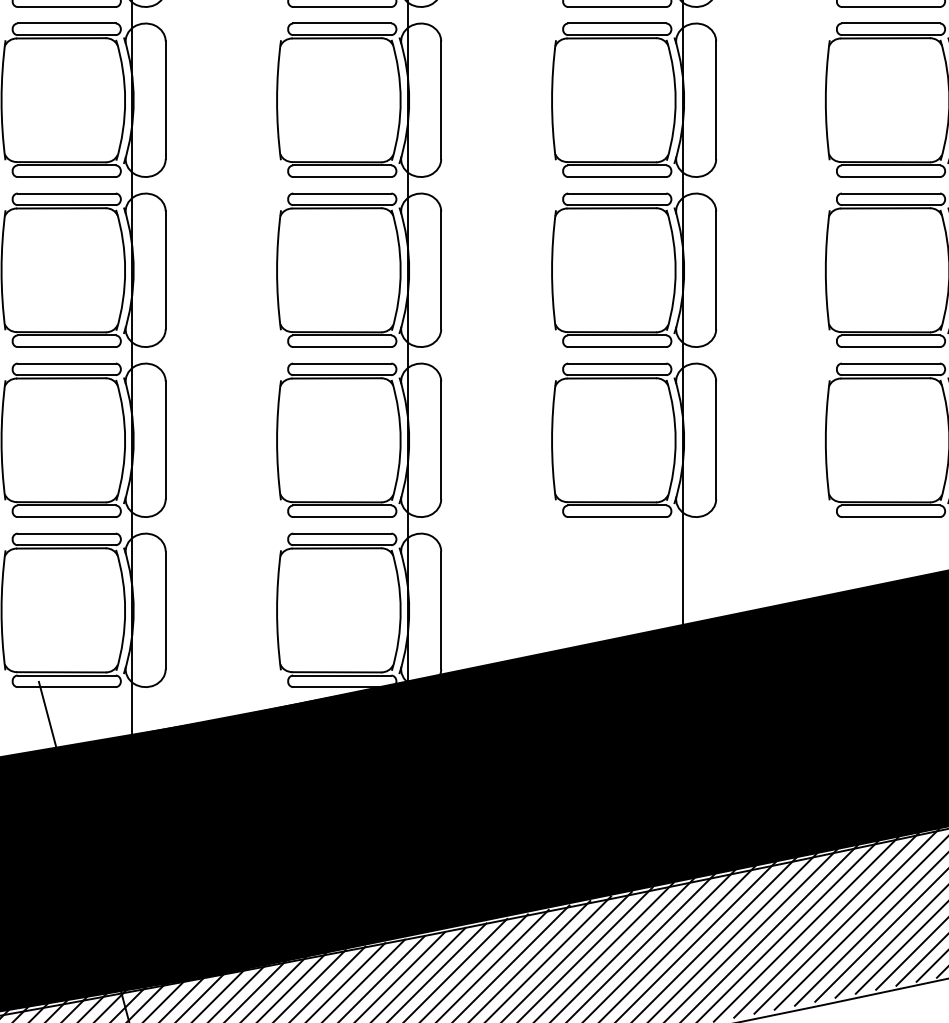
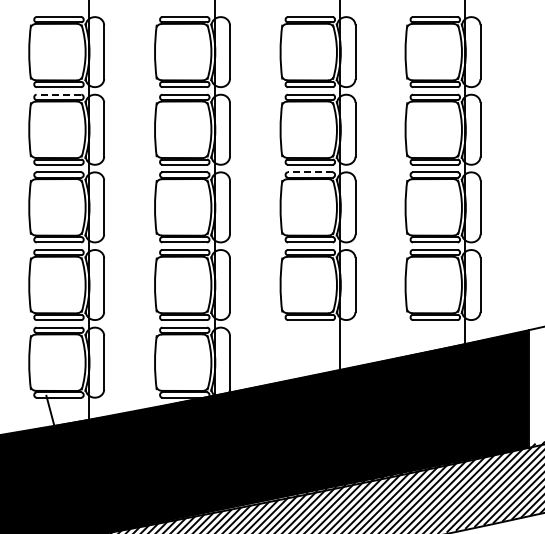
line: (65, 23) -> (58, 94), solid -> dashed
line: (615, 193) -> (309, 172), solid -> dashed

